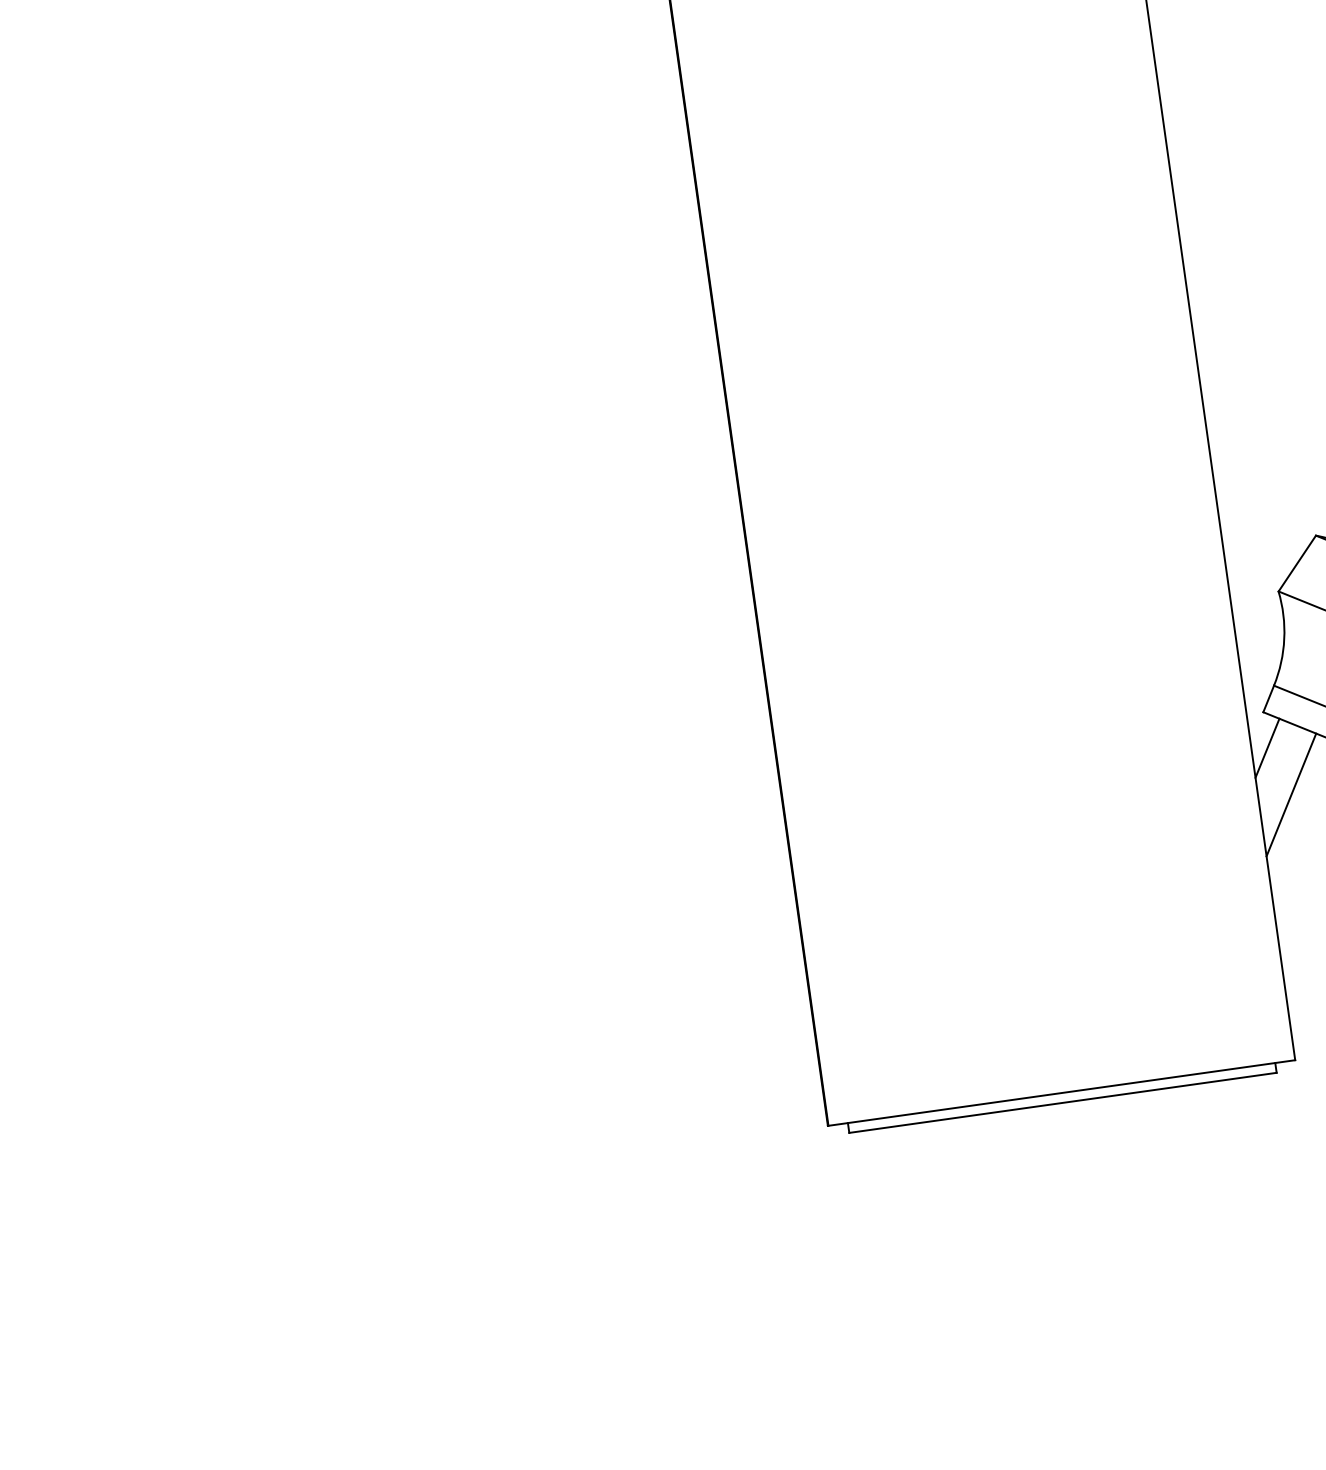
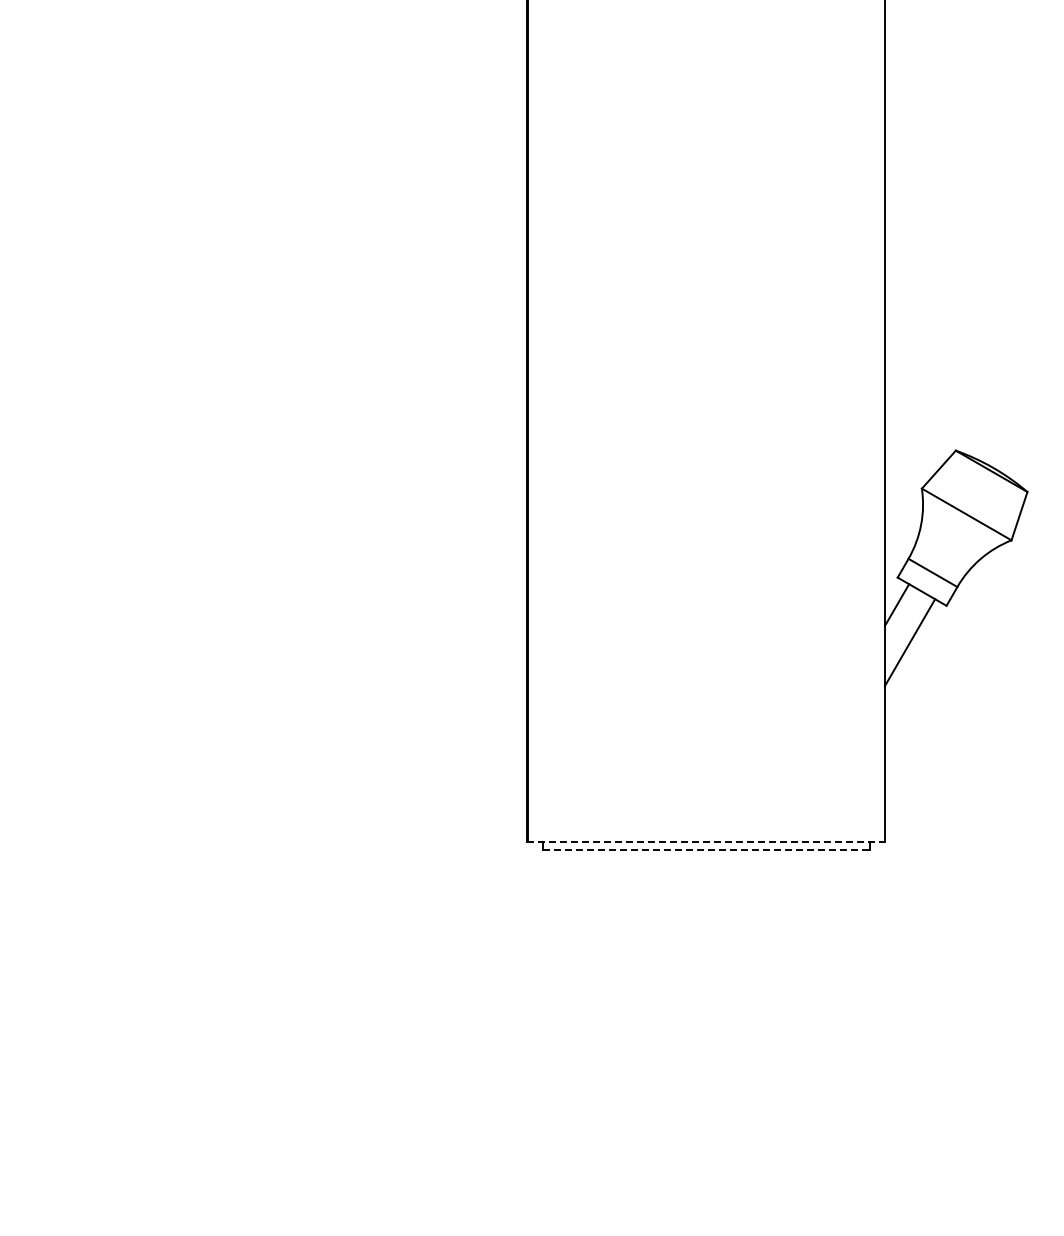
line: (1062, 1093) -> (706, 842), solid -> dashed
line: (1063, 1102) -> (706, 849), solid -> dashed

